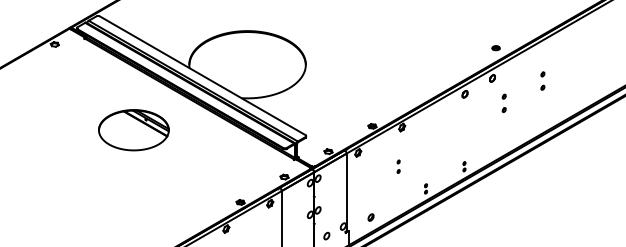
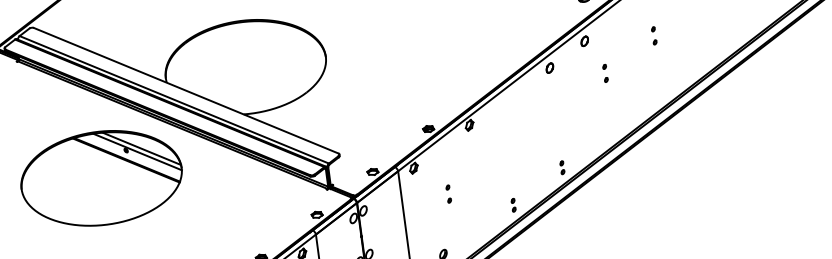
part: (542, 81) -> (653, 36), size x0.71
part: (504, 103) -> (605, 73), size x0.71
part: (133, 129) -> (100, 177), size x1.67
part: (398, 166) -> (448, 193), moved

